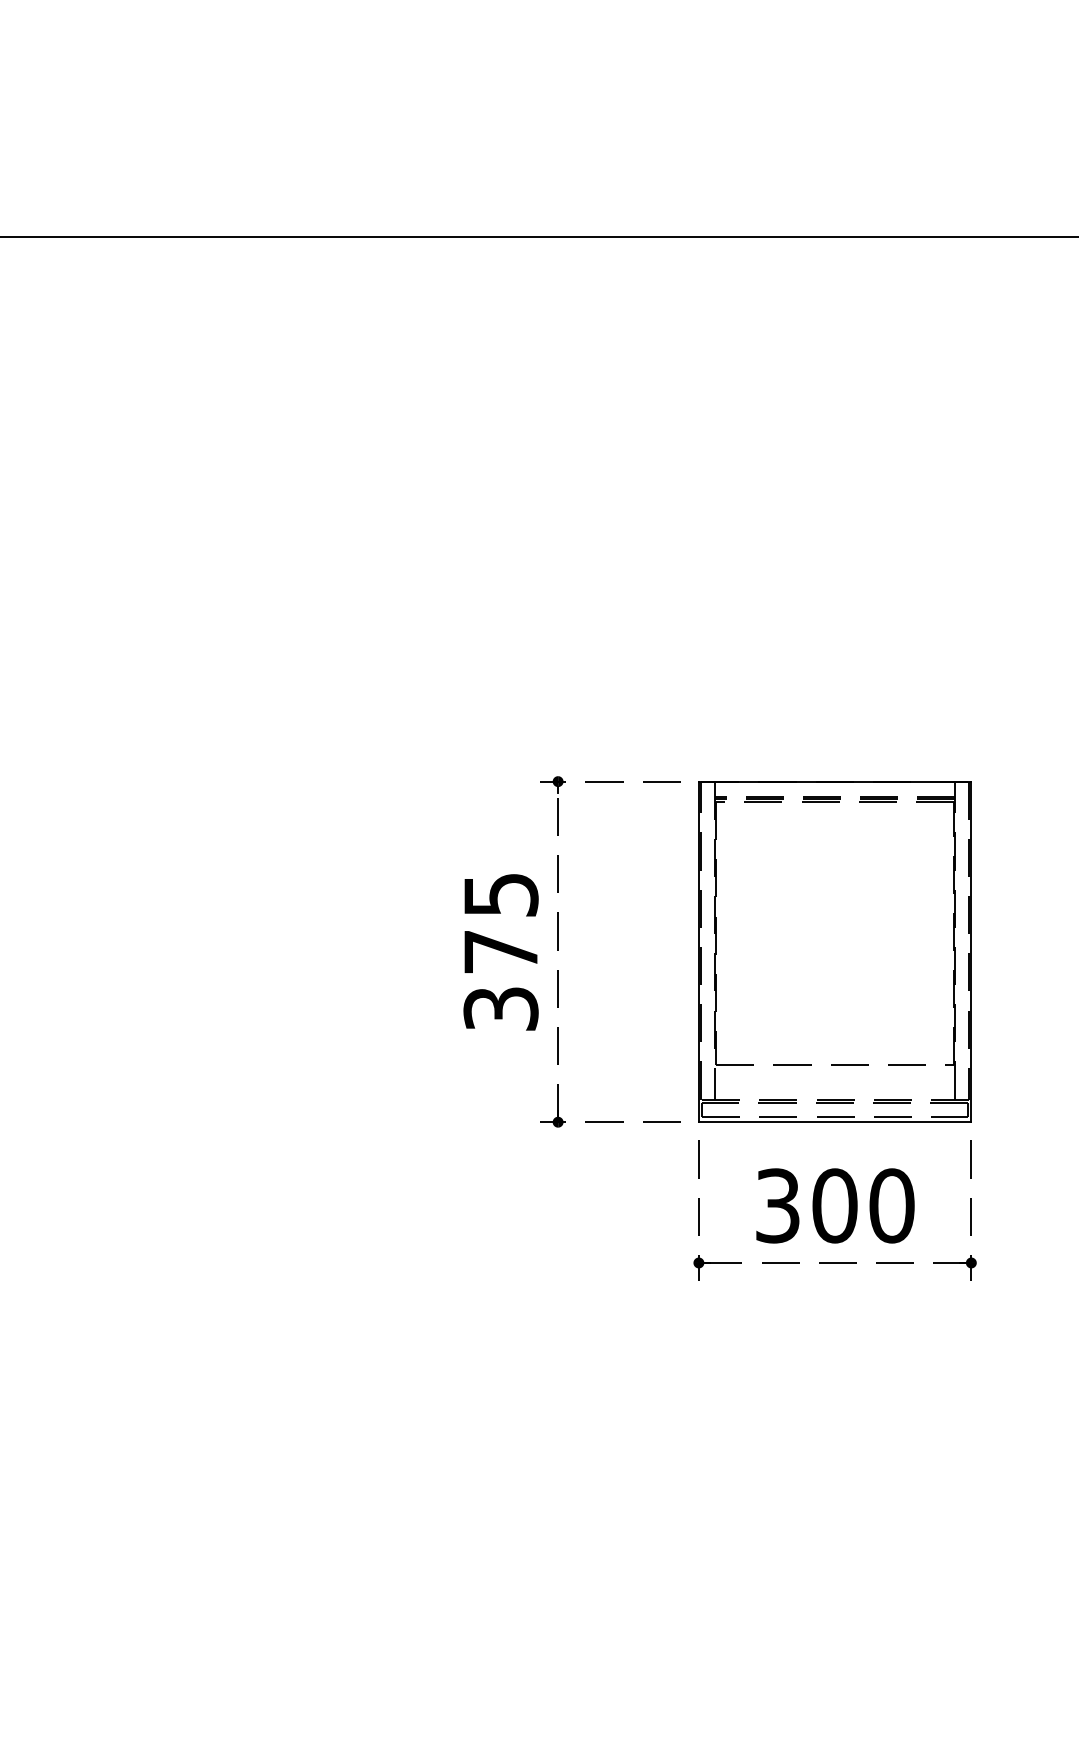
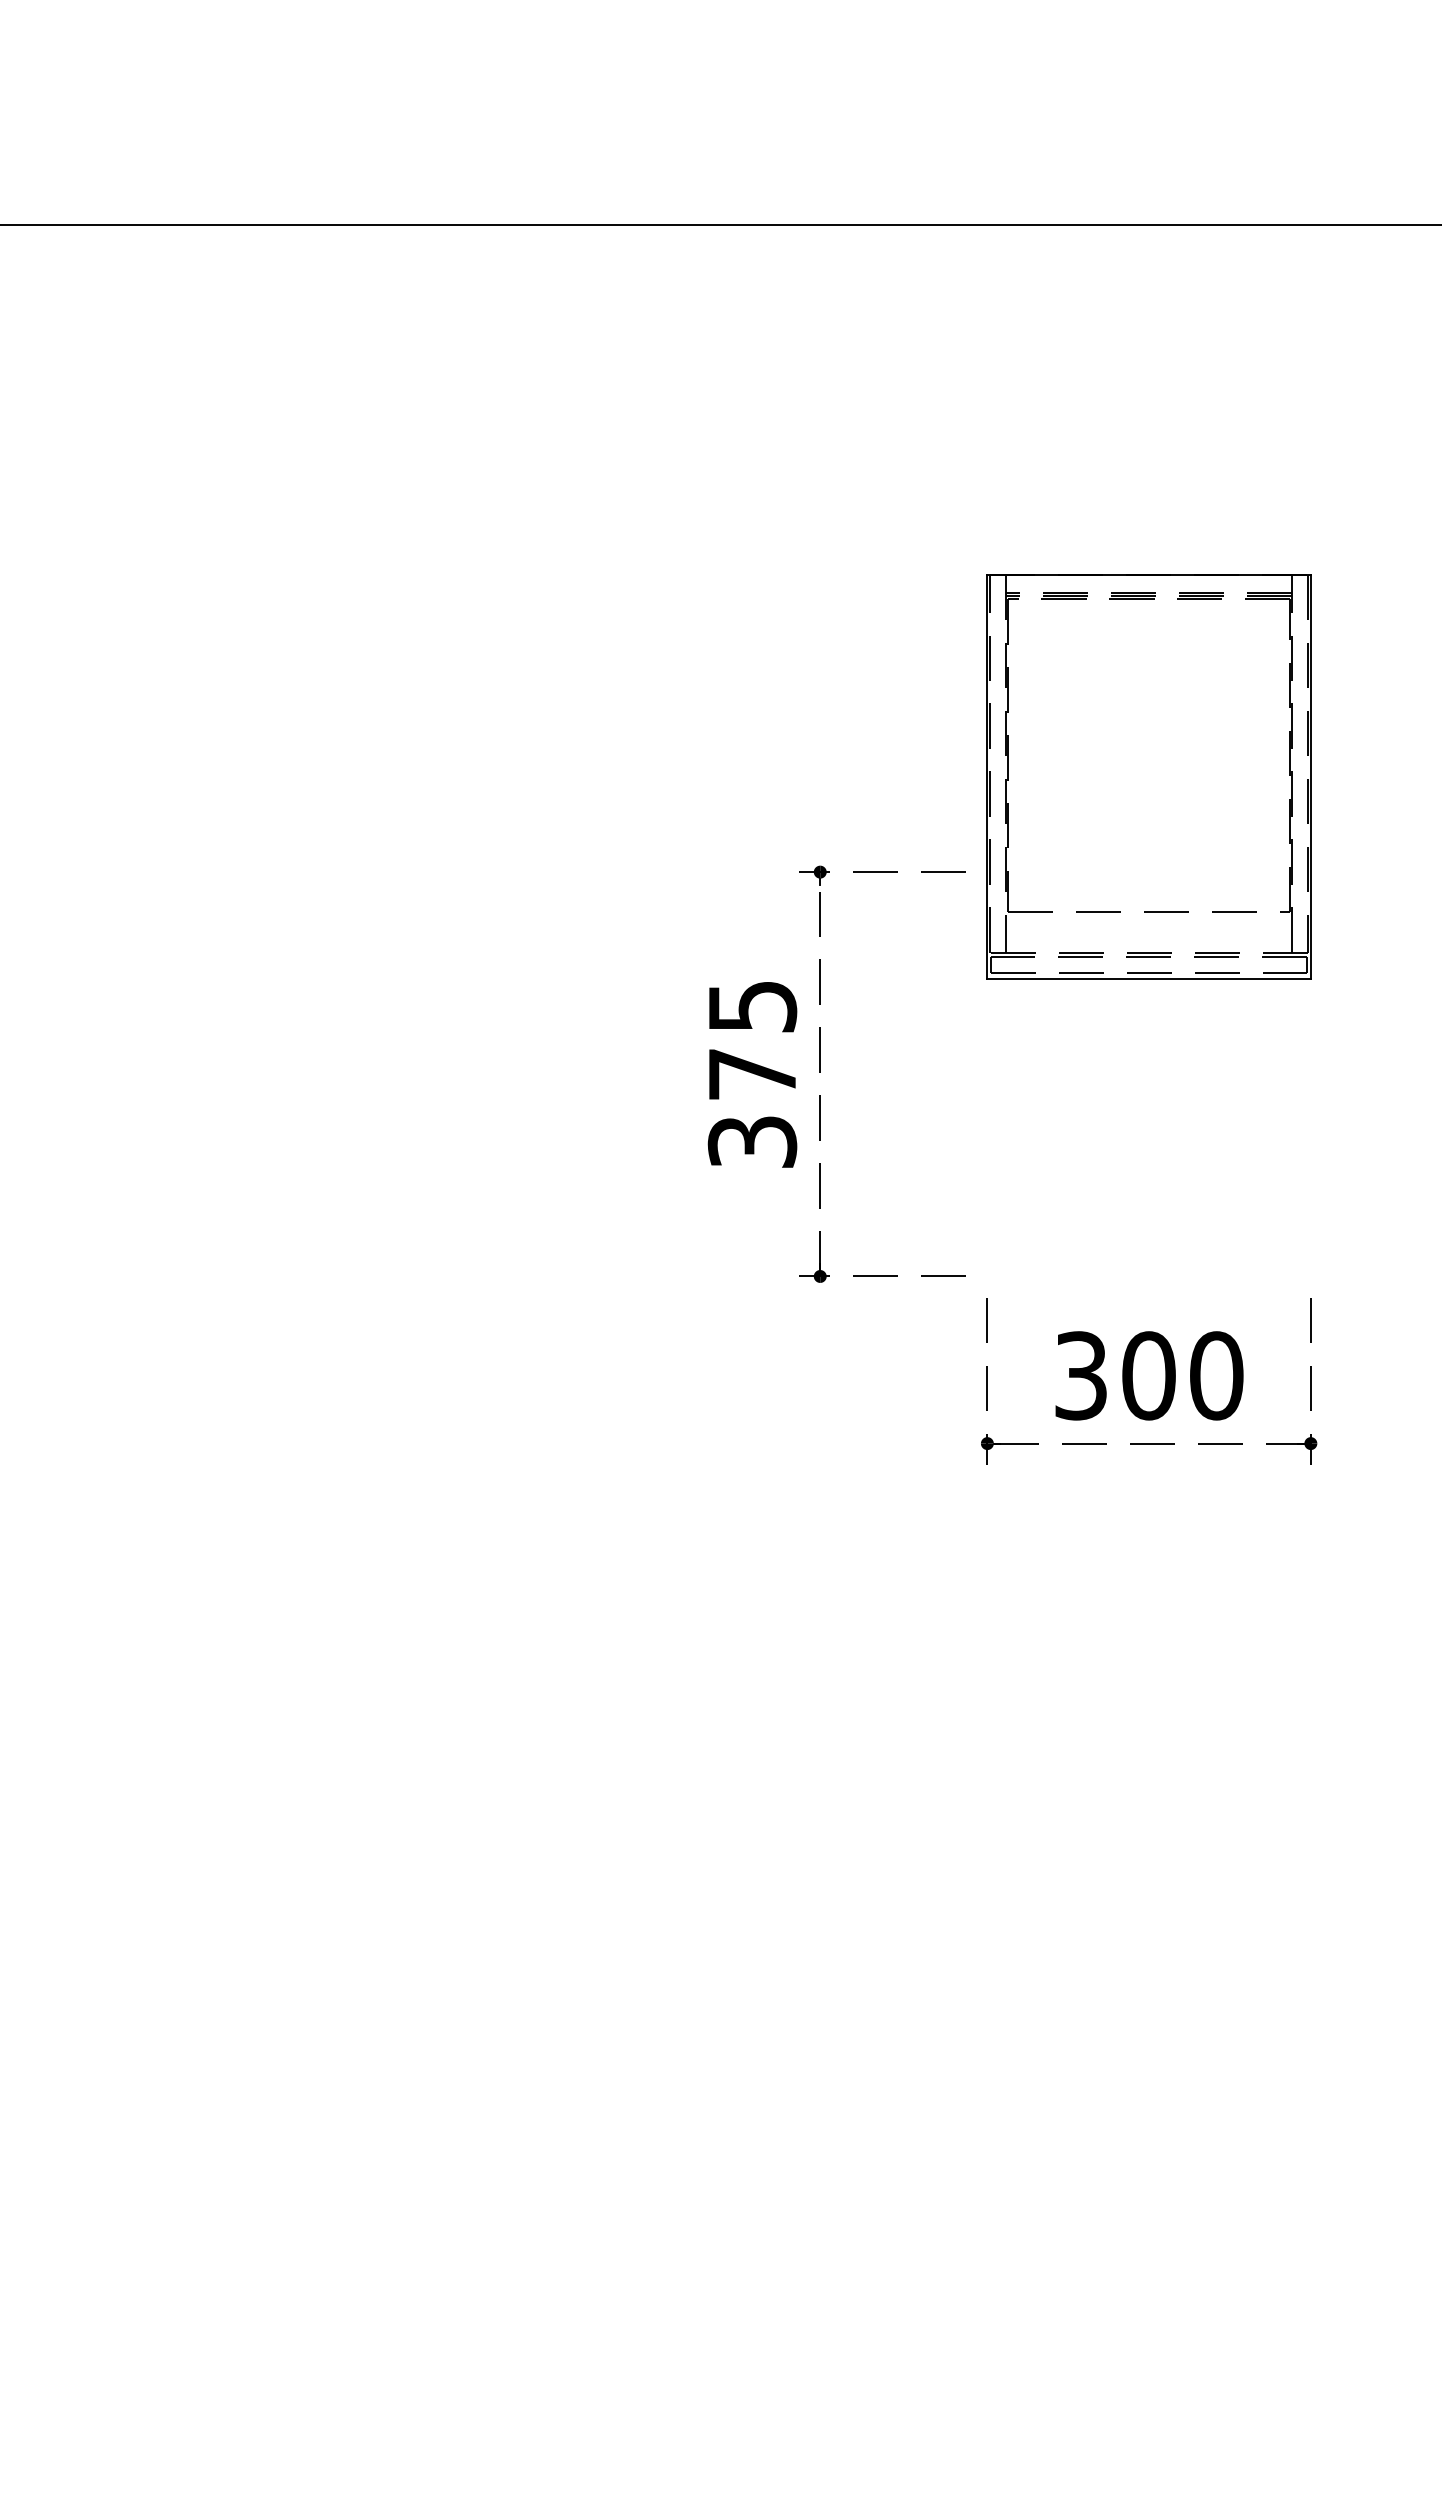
part: (834, 951) -> (1148, 776), moved

